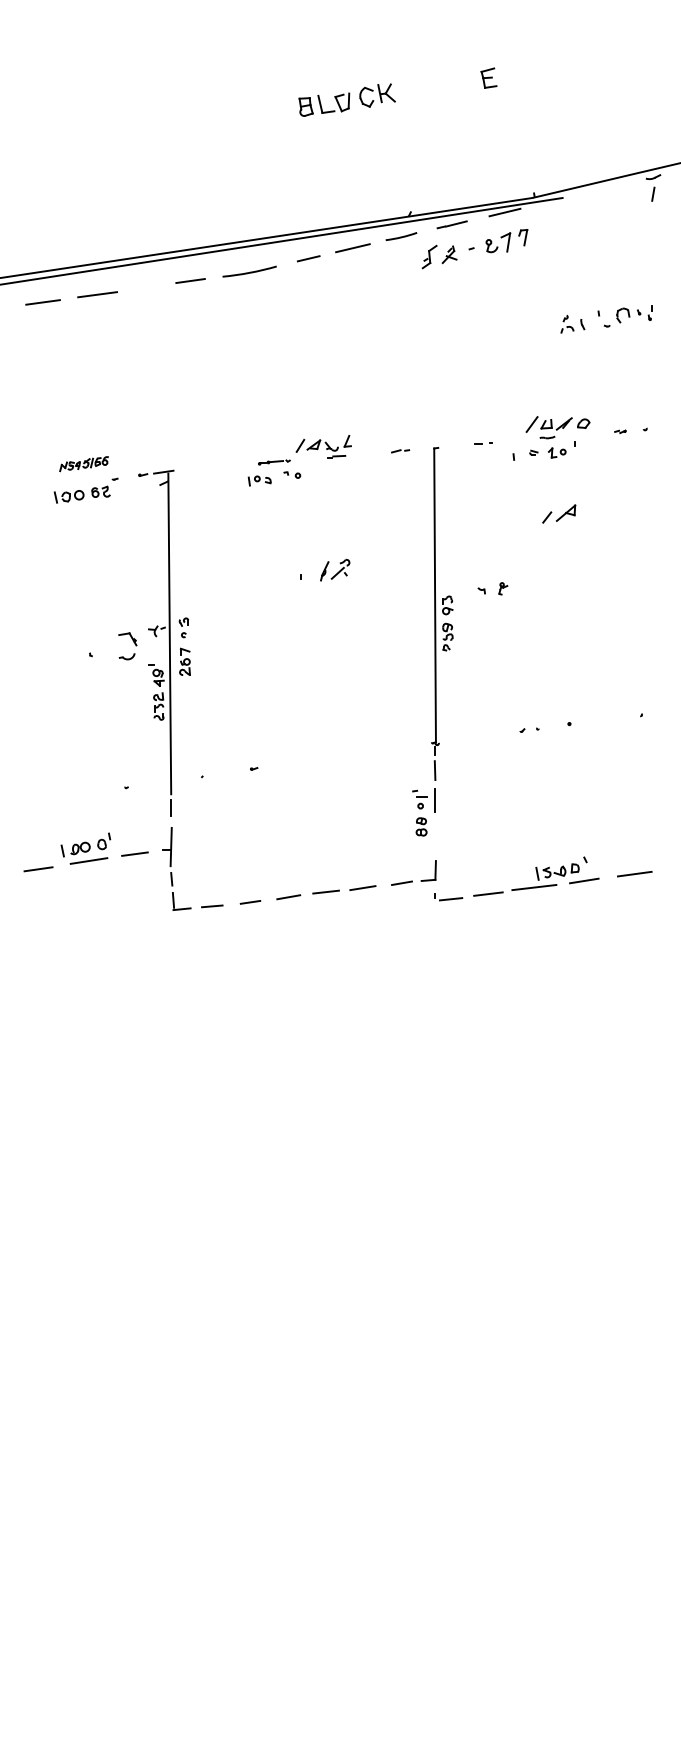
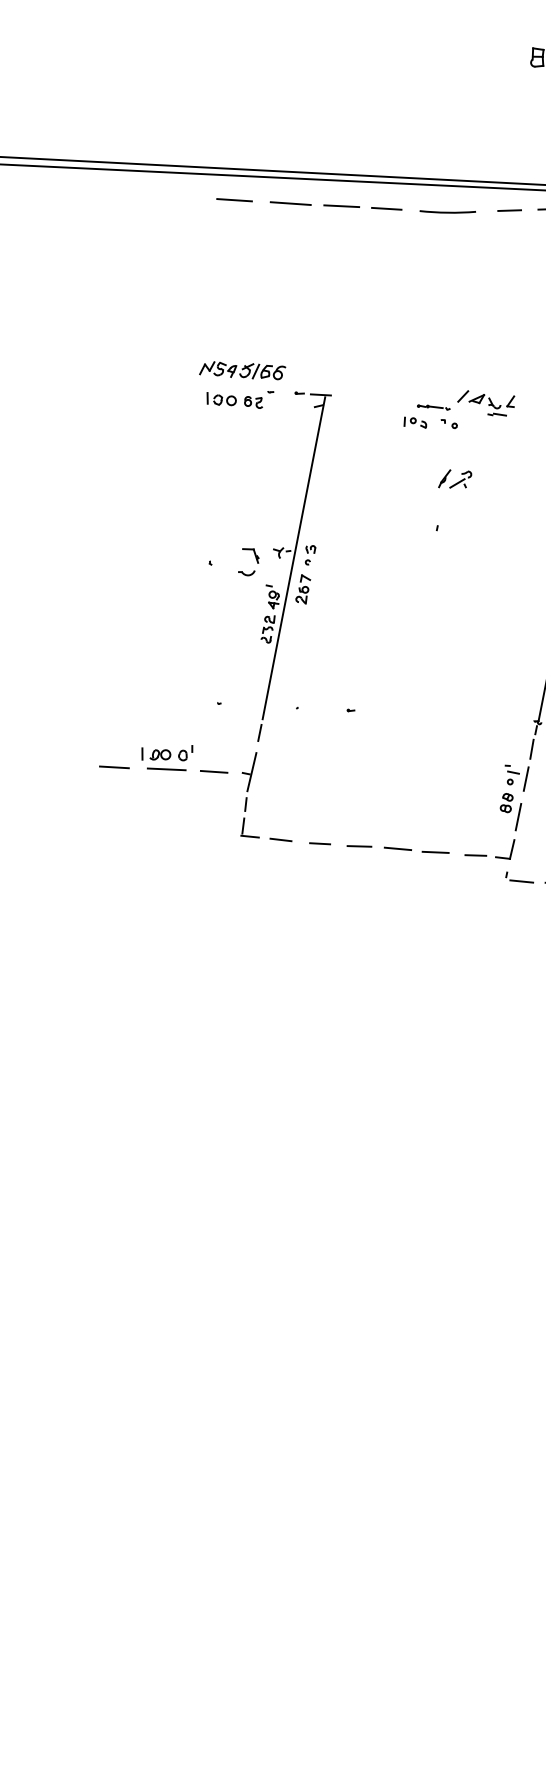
line: (146, 286) -> (341, 205), added
part: (84, 463) -> (243, 370), size x1.67
part: (335, 569) -> (455, 479), moved
line: (435, 838) -> (518, 817), added

